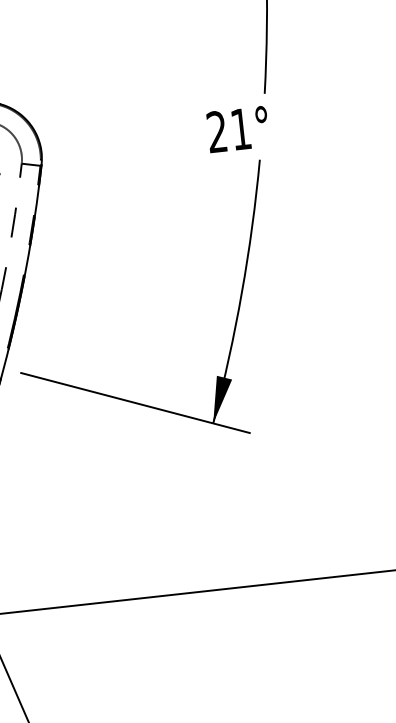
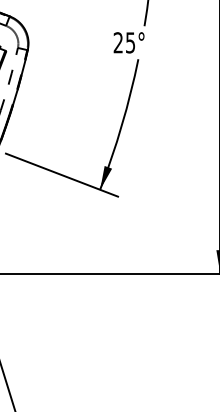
text: (240, 128) -> (130, 42), 21° -> 25°

